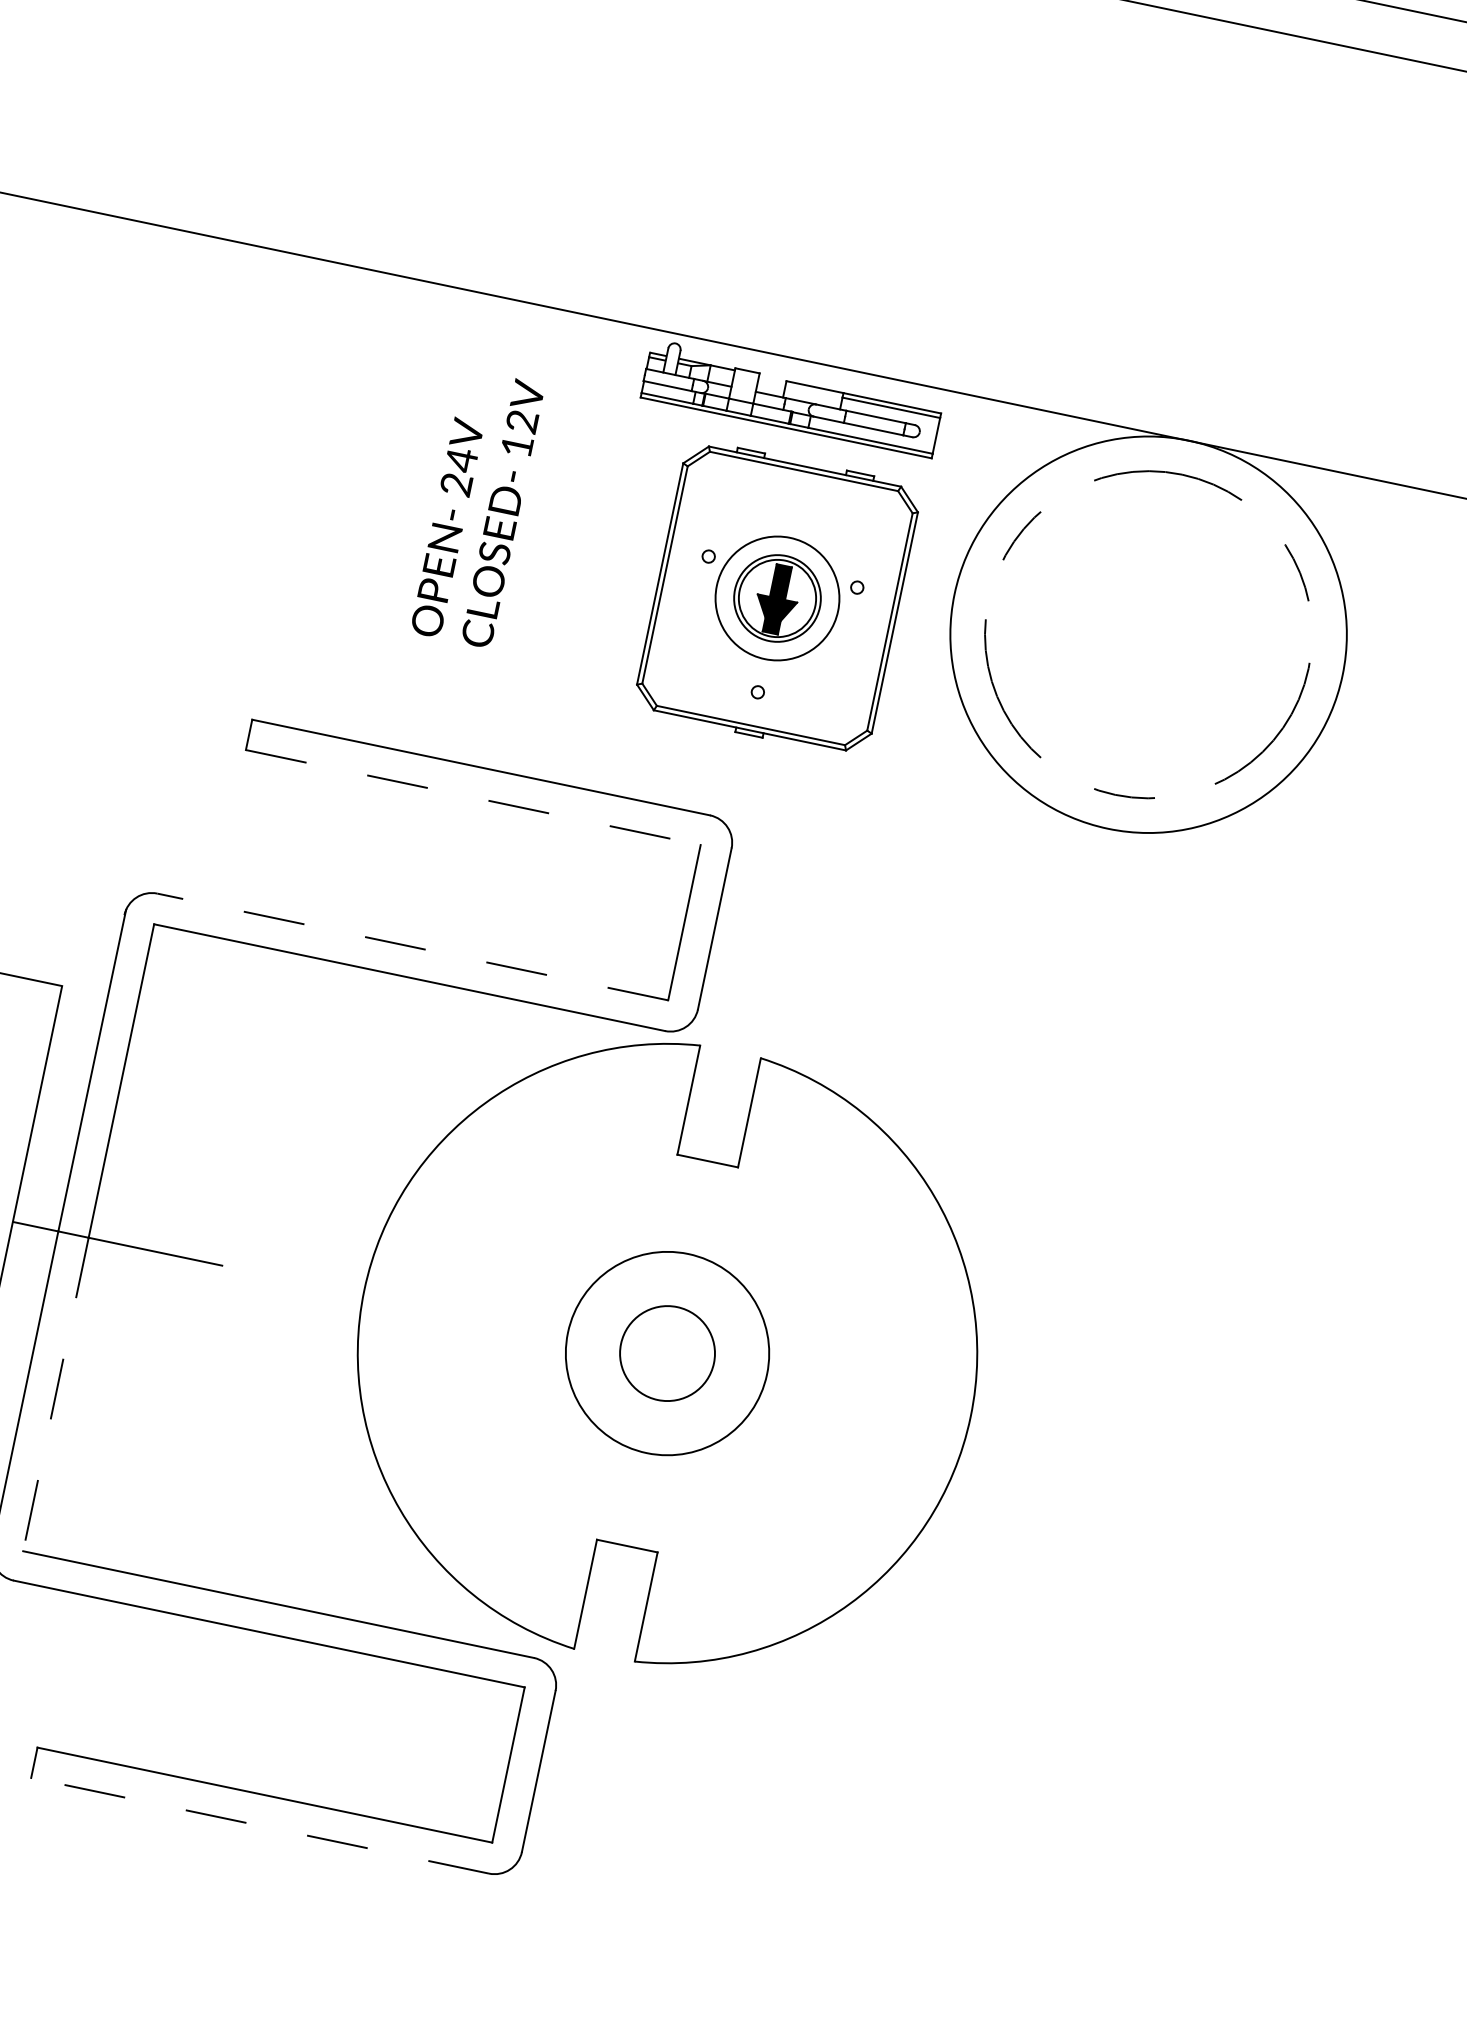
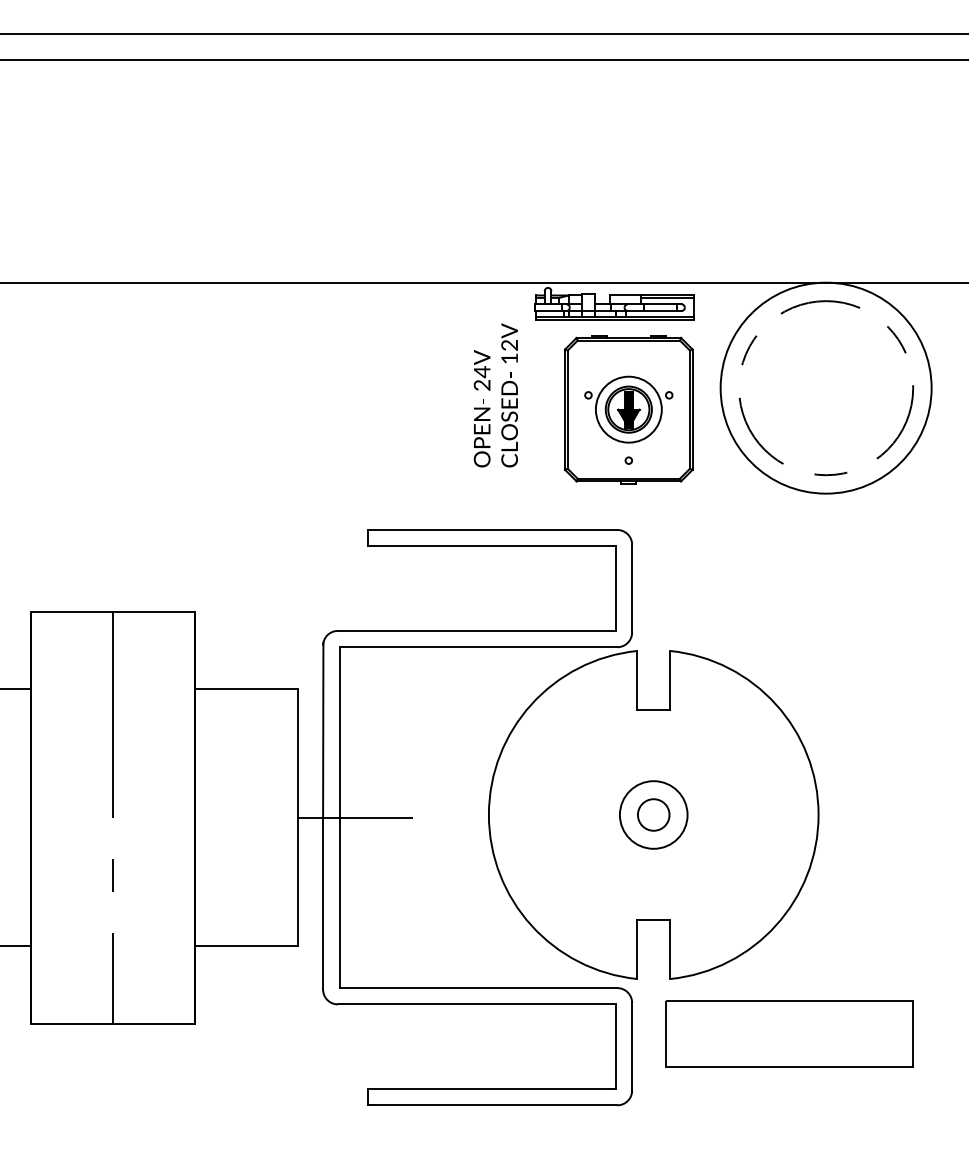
text: (476, 508) -> (495, 395), moved
line: (474, 797) -> (492, 546), dashed -> solid
line: (412, 946) -> (476, 630), dashed -> solid
circle: (667, 1352) -> (653, 814), size x0.62
circle: (667, 1352) -> (653, 814), size x0.62
line: (55, 1395) -> (339, 903), dashed -> solid
part: (833, 1807) -> (789, 1033), added
line: (259, 1825) -> (492, 1105), dashed -> solid

